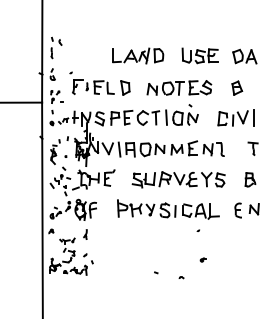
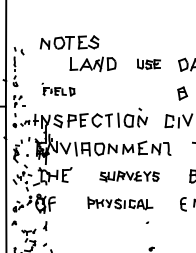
part: (199, 55) -> (148, 63), size x0.7
part: (99, 83) -> (57, 89), size x0.6
part: (179, 87) -> (69, 42), moved
part: (178, 179) -> (129, 176), size x0.7
part: (168, 209) -> (120, 203), size x0.7

